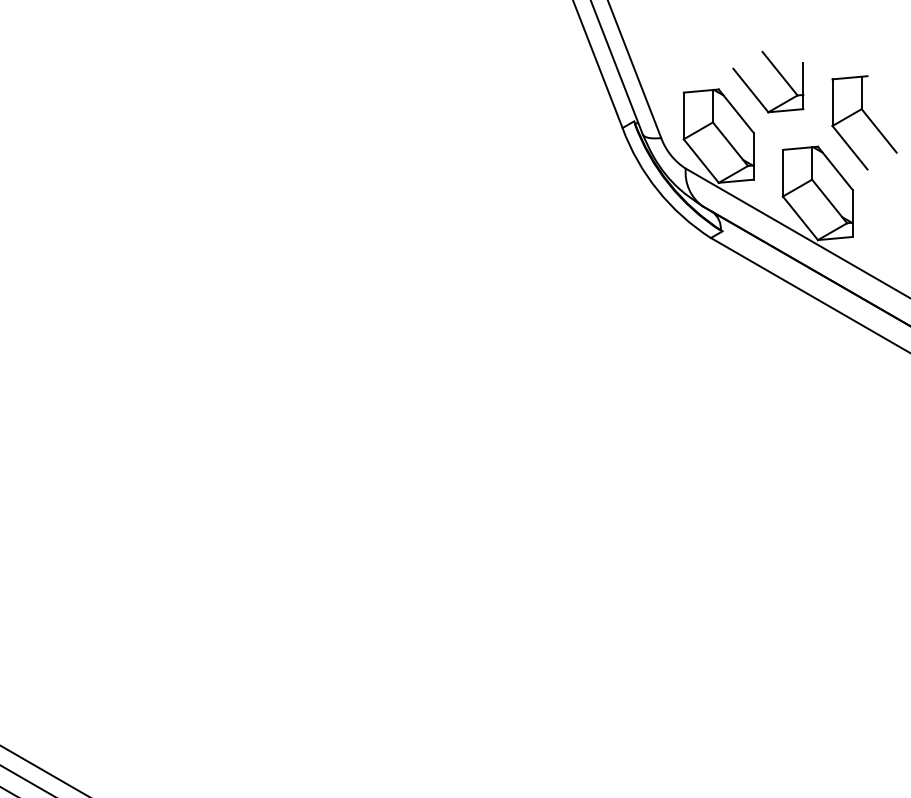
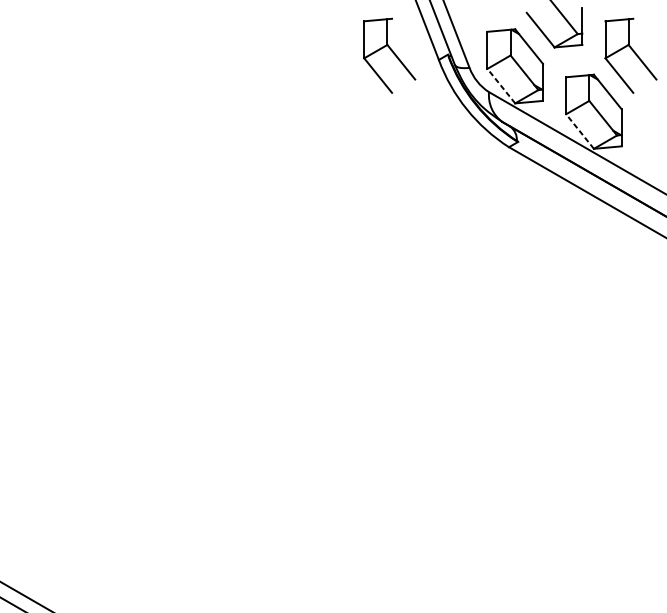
part: (560, 122) -> (389, 55), added
line: (701, 161) -> (501, 86), solid -> dashed
line: (800, 218) -> (580, 131), solid -> dashed

